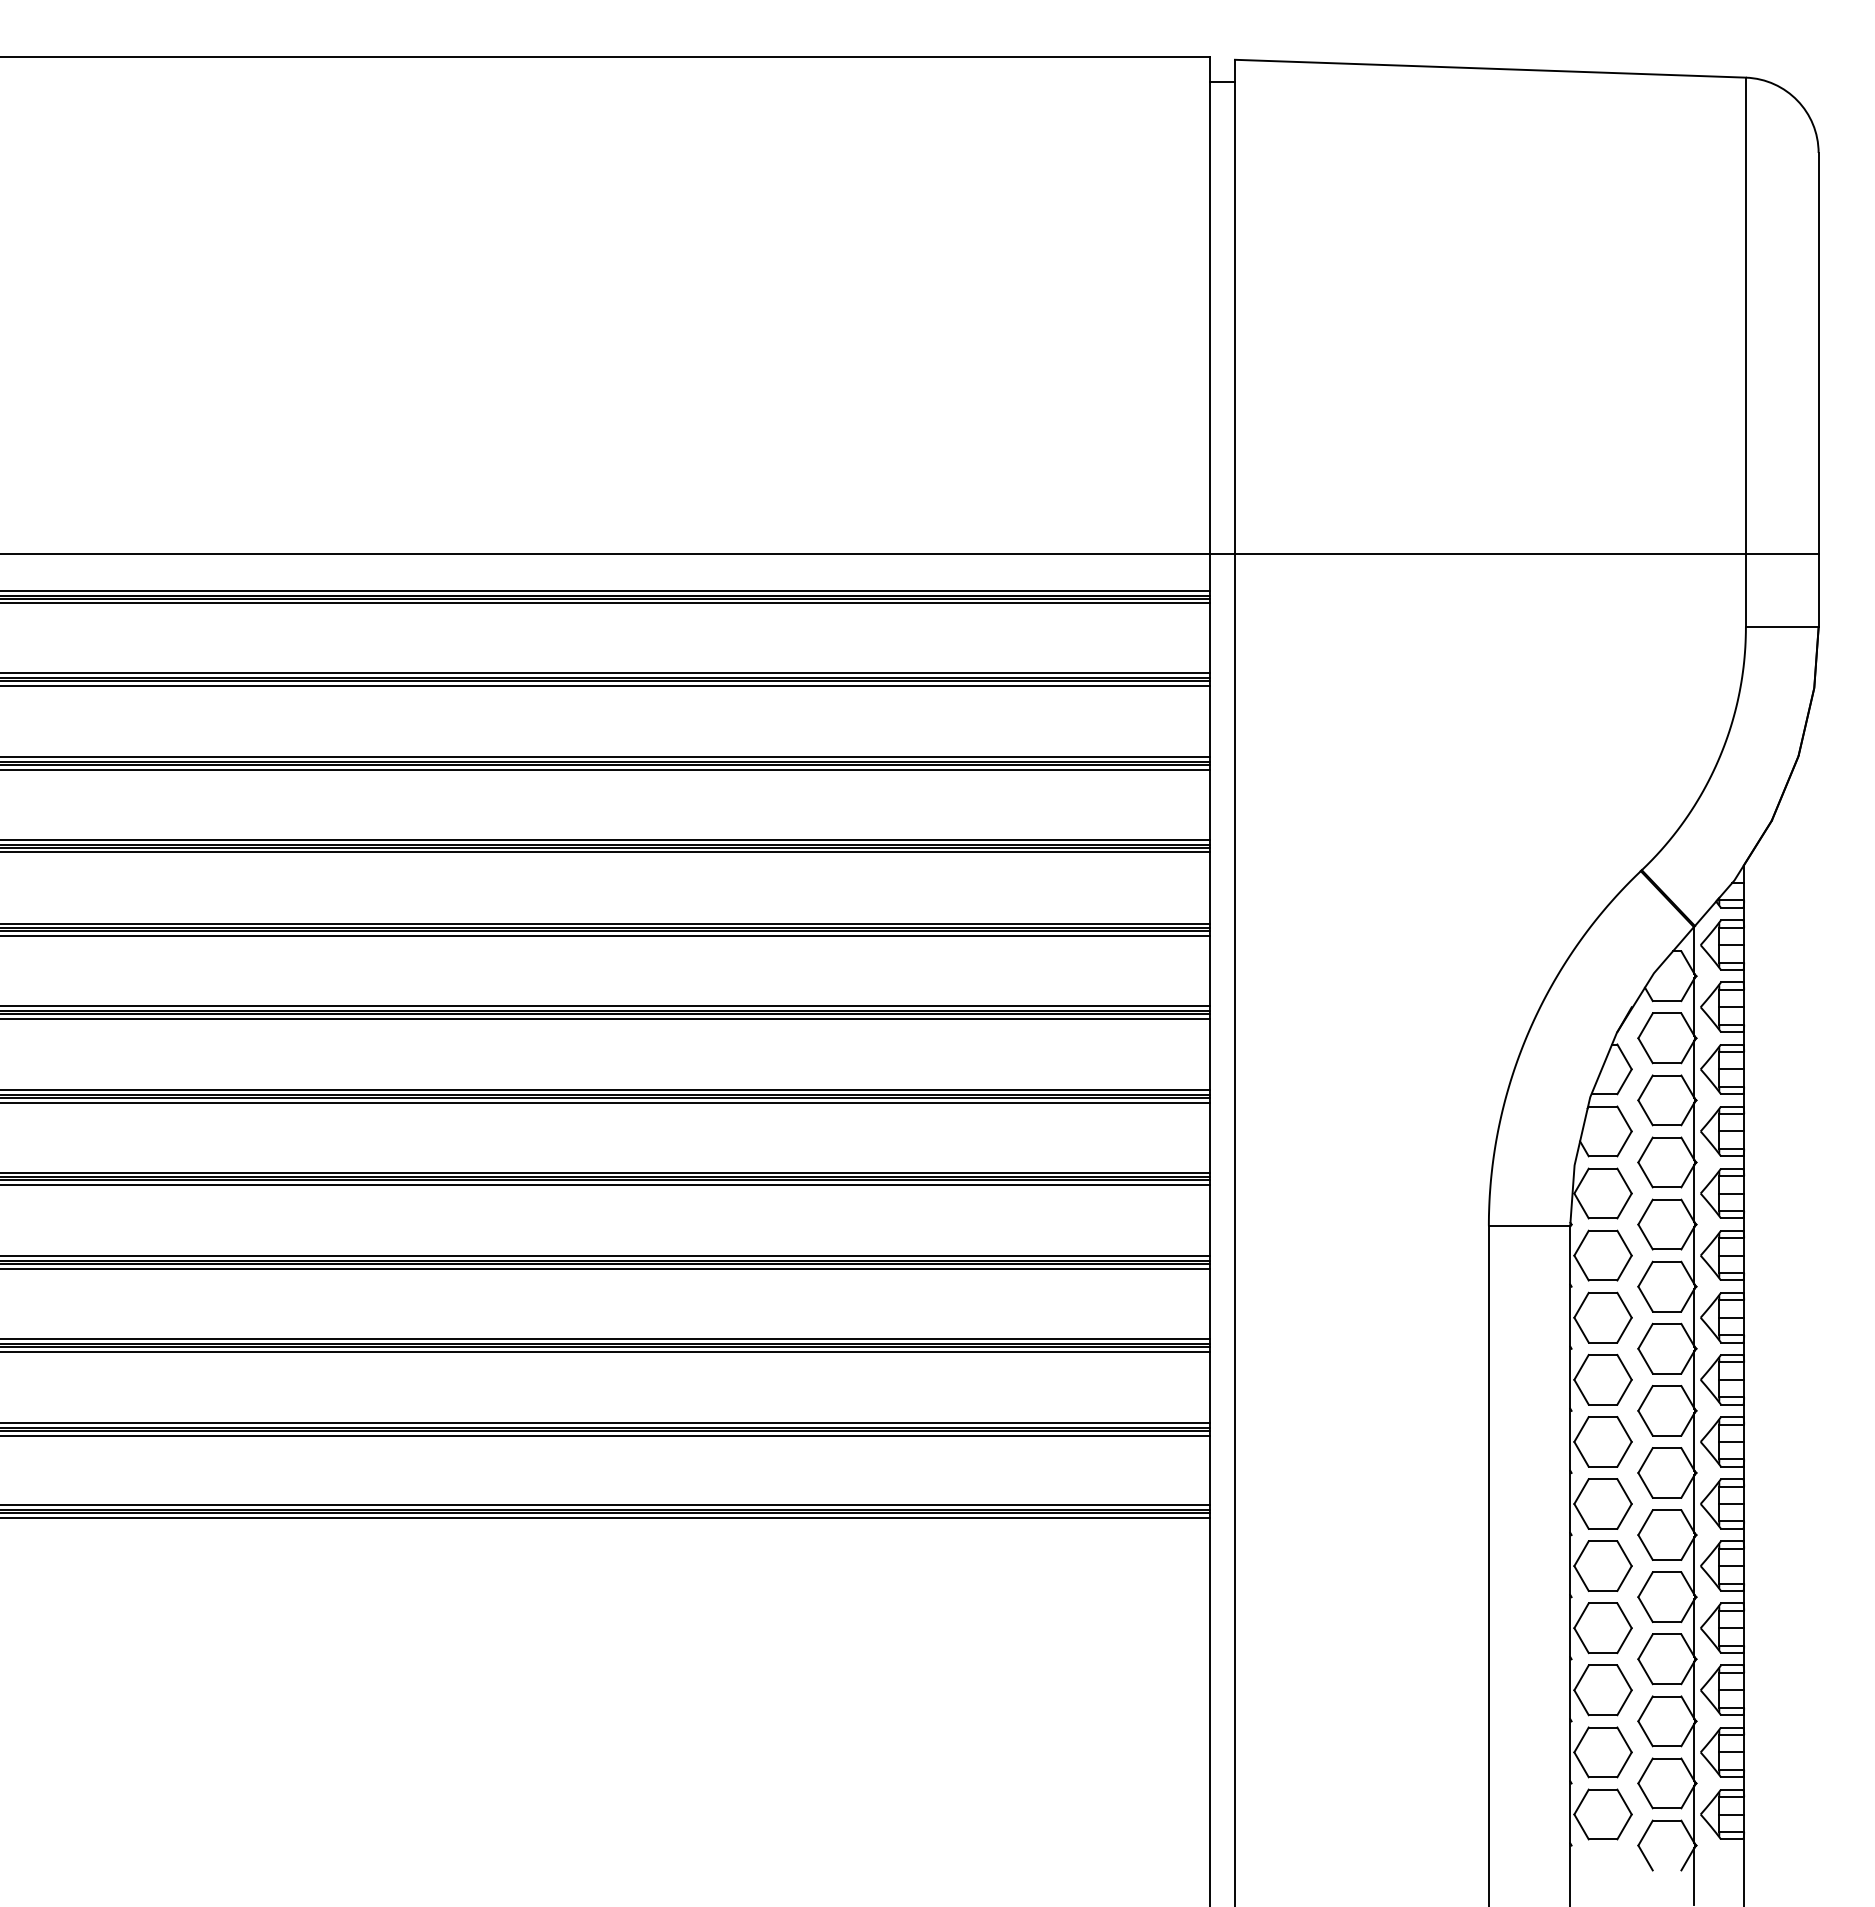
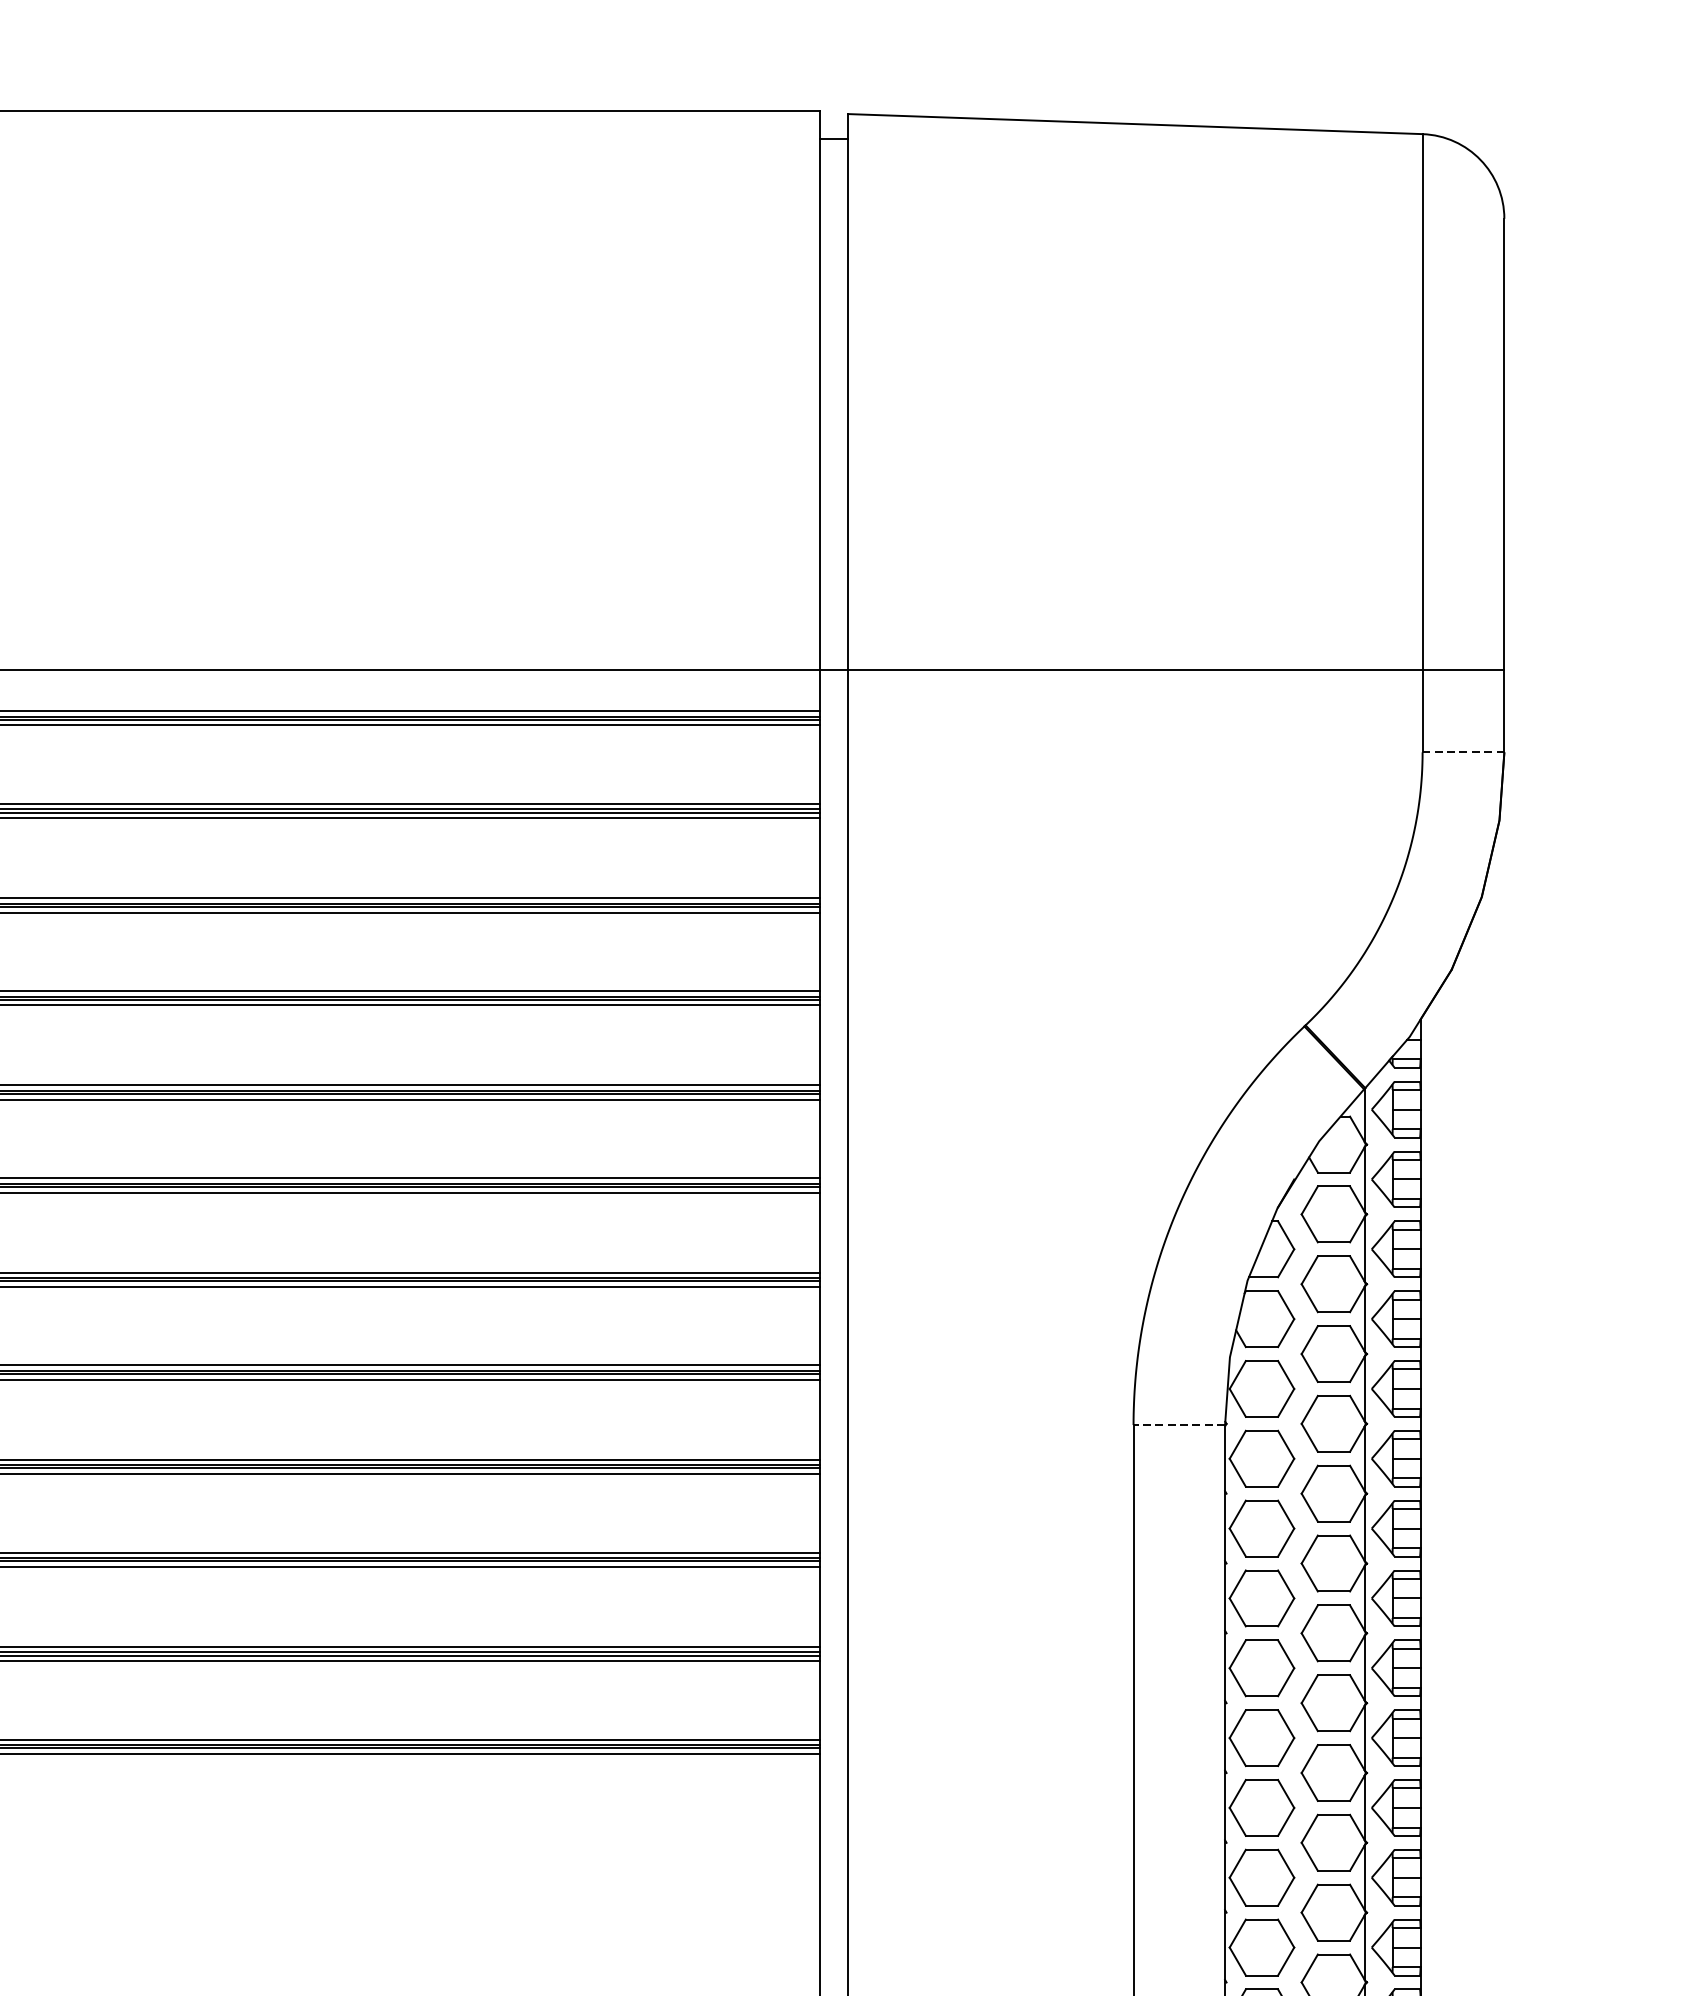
line: (1781, 627) -> (1462, 752), solid -> dashed
line: (1529, 1225) -> (1179, 1424), solid -> dashed

